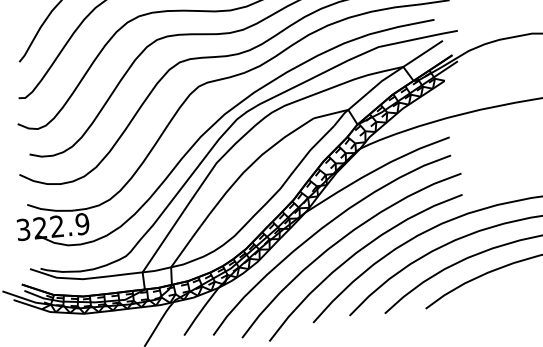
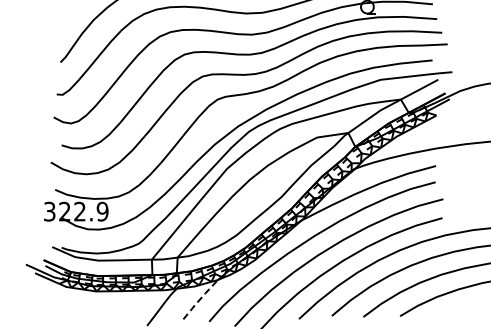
line: (201, 311) -> (200, 299), solid -> dashed

